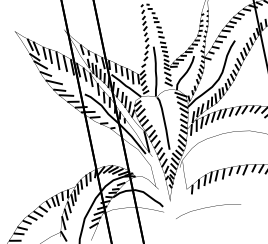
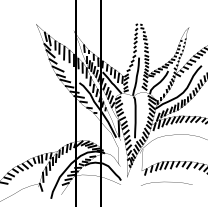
curve: (207, 208) -> (166, 182), moved

